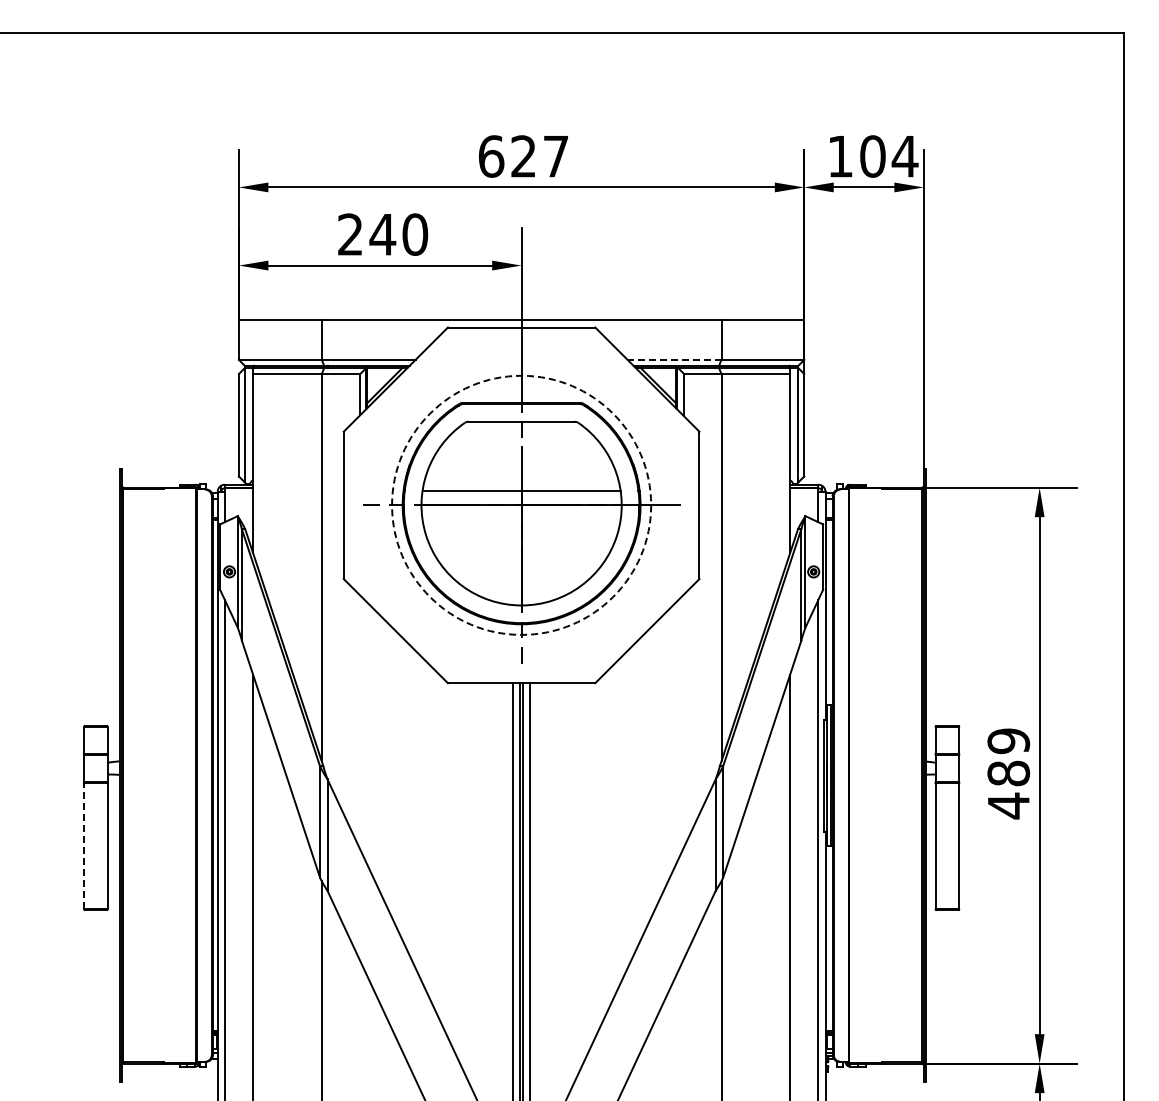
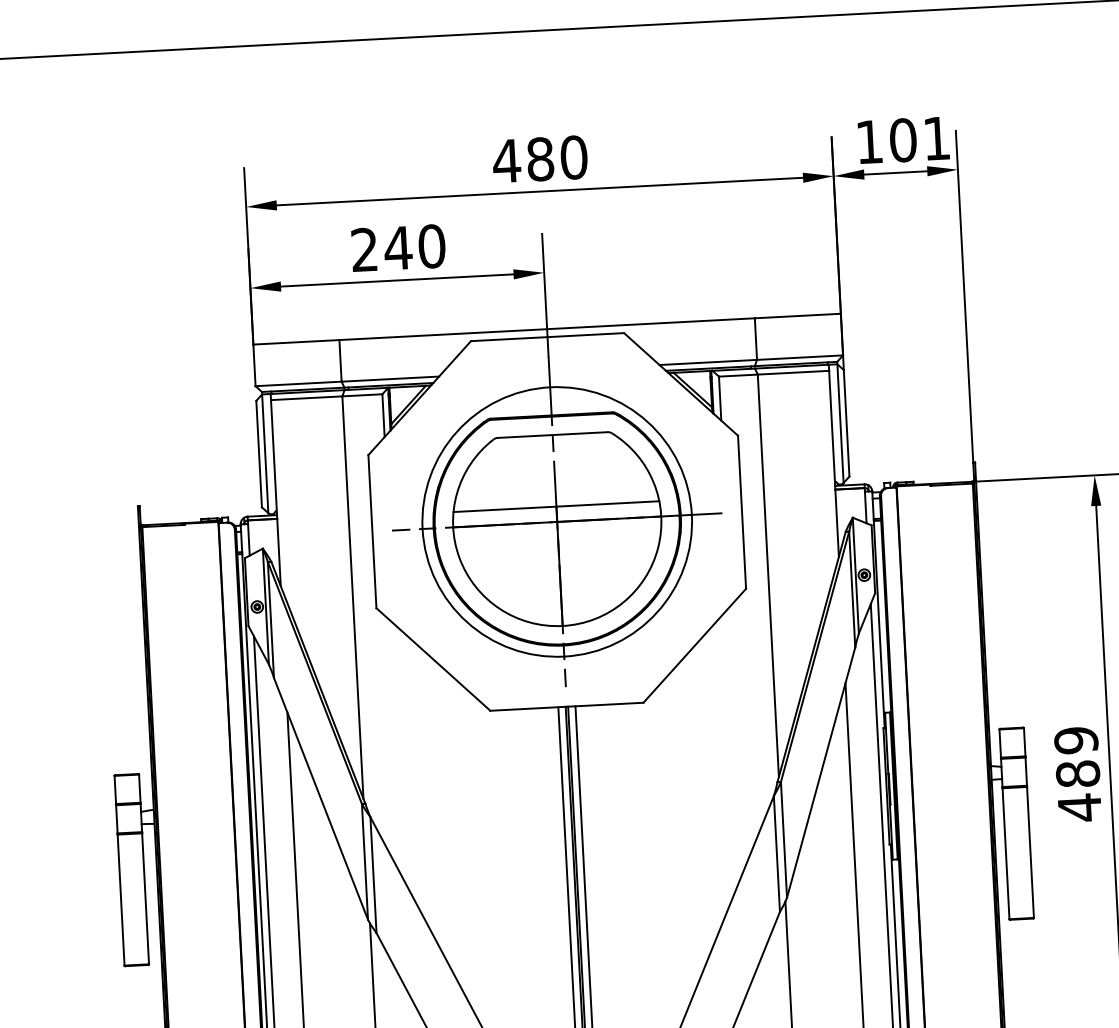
text: (522, 156) -> (539, 159), 627 -> 480
text: (904, 156) -> (936, 138), 104 -> 101
line: (674, 359) -> (708, 362), dashed -> solid
circle: (521, 504) -> (557, 521), dashed -> solid
line: (84, 845) -> (121, 899), dashed -> solid

